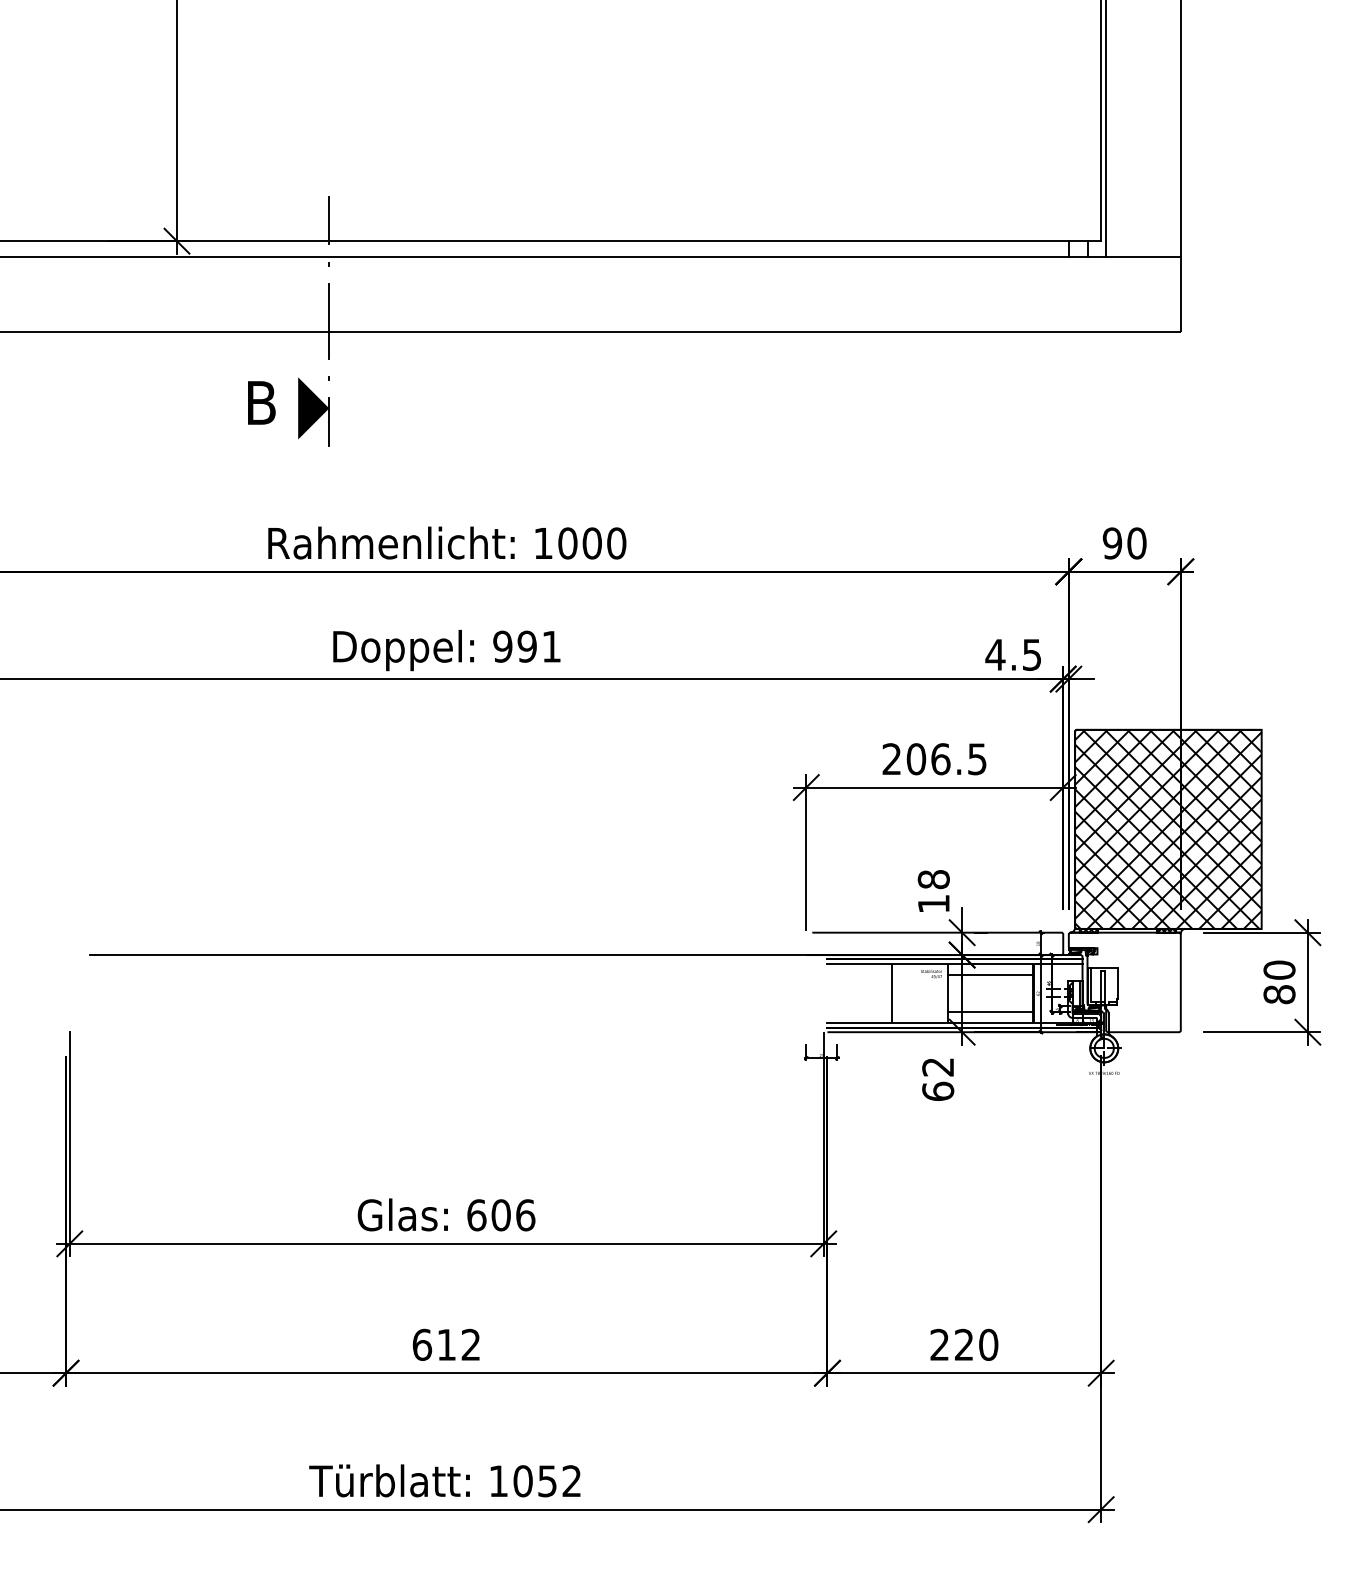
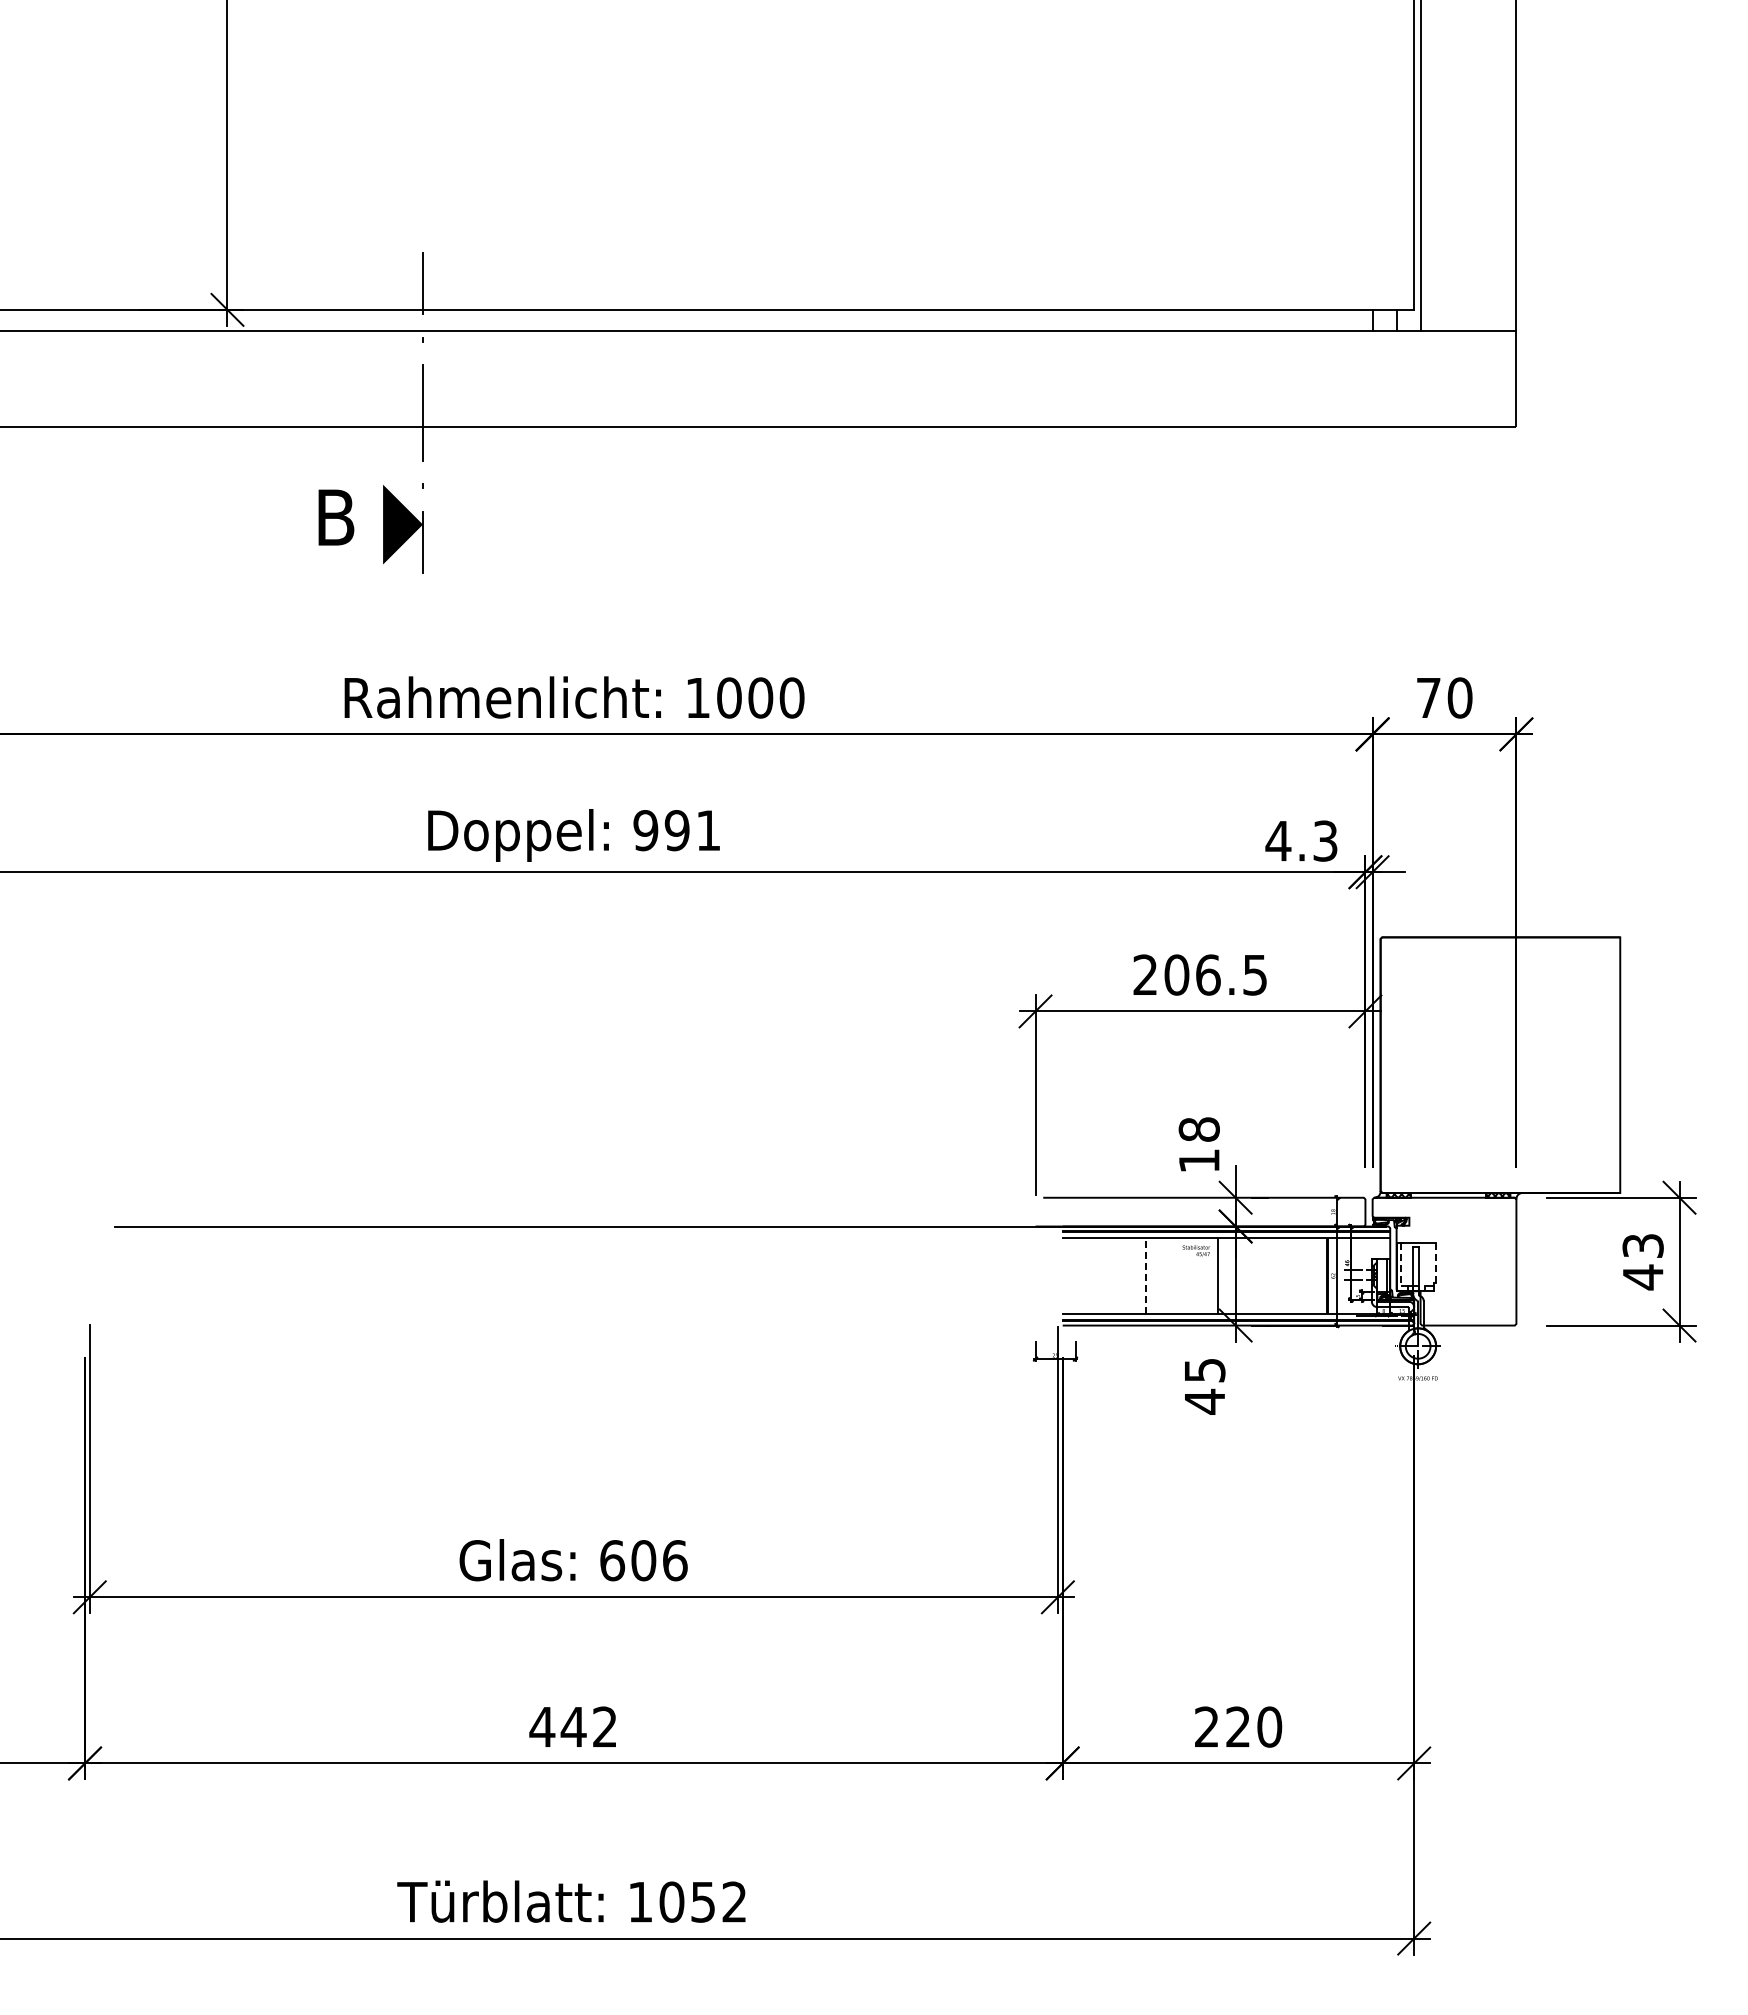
text: (1112, 543) -> (1428, 697), 90 -> 70
text: (1032, 654) -> (1325, 840), 4.5 -> 4.3
hatch: (1168, 828) -> (1500, 1064), removed
line: (990, 975) -> (1272, 1252), removed
text: (1279, 982) -> (1642, 1261), 80 -> 43
line: (1117, 983) -> (1435, 1263), solid -> dashed
line: (1091, 984) -> (1401, 1264), solid -> dashed
line: (891, 993) -> (1145, 1276), solid -> dashed
line: (990, 1012) -> (1272, 1300), removed
text: (937, 1079) -> (1204, 1386), 62 -> 45
text: (434, 1344) -> (557, 1726), 612 -> 442

